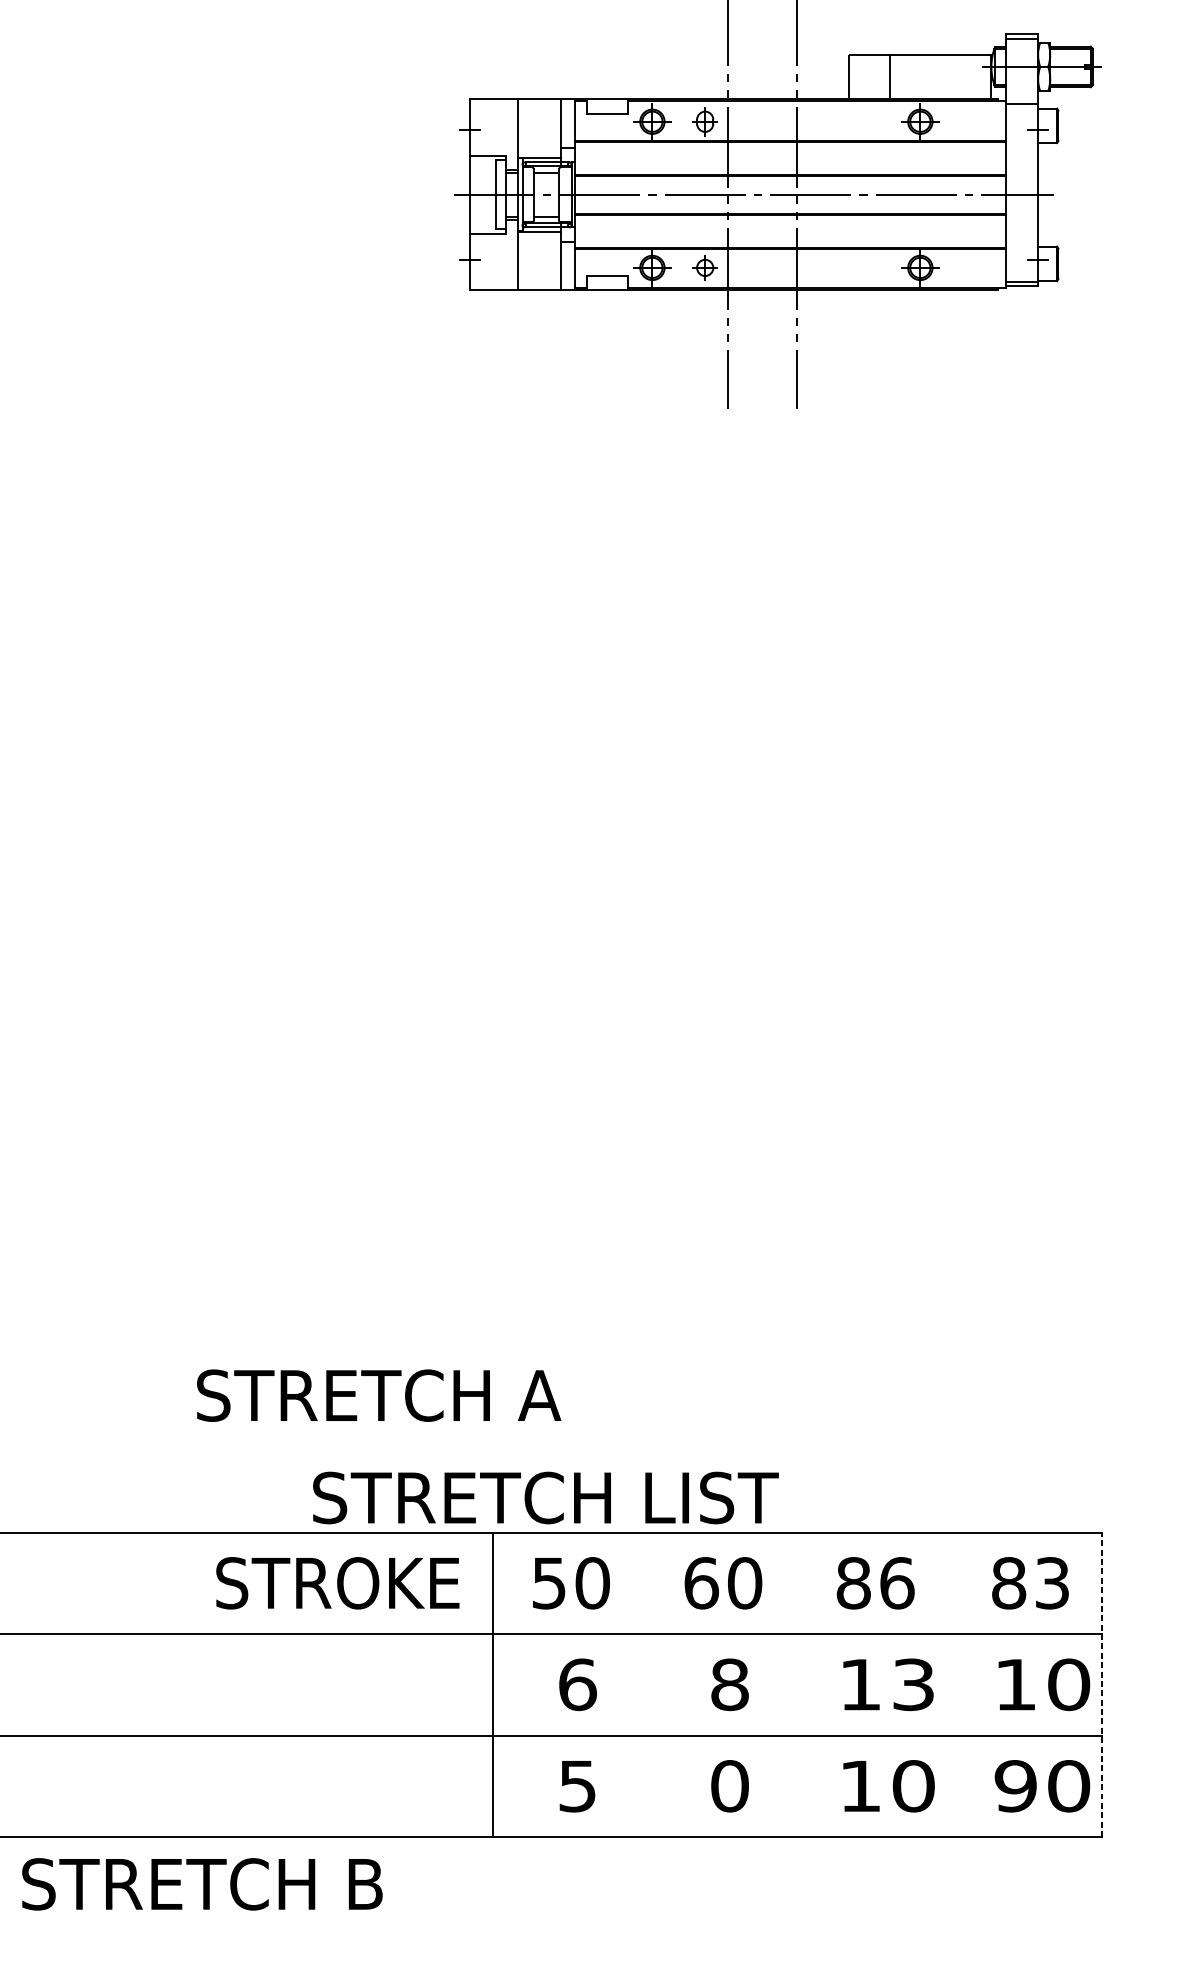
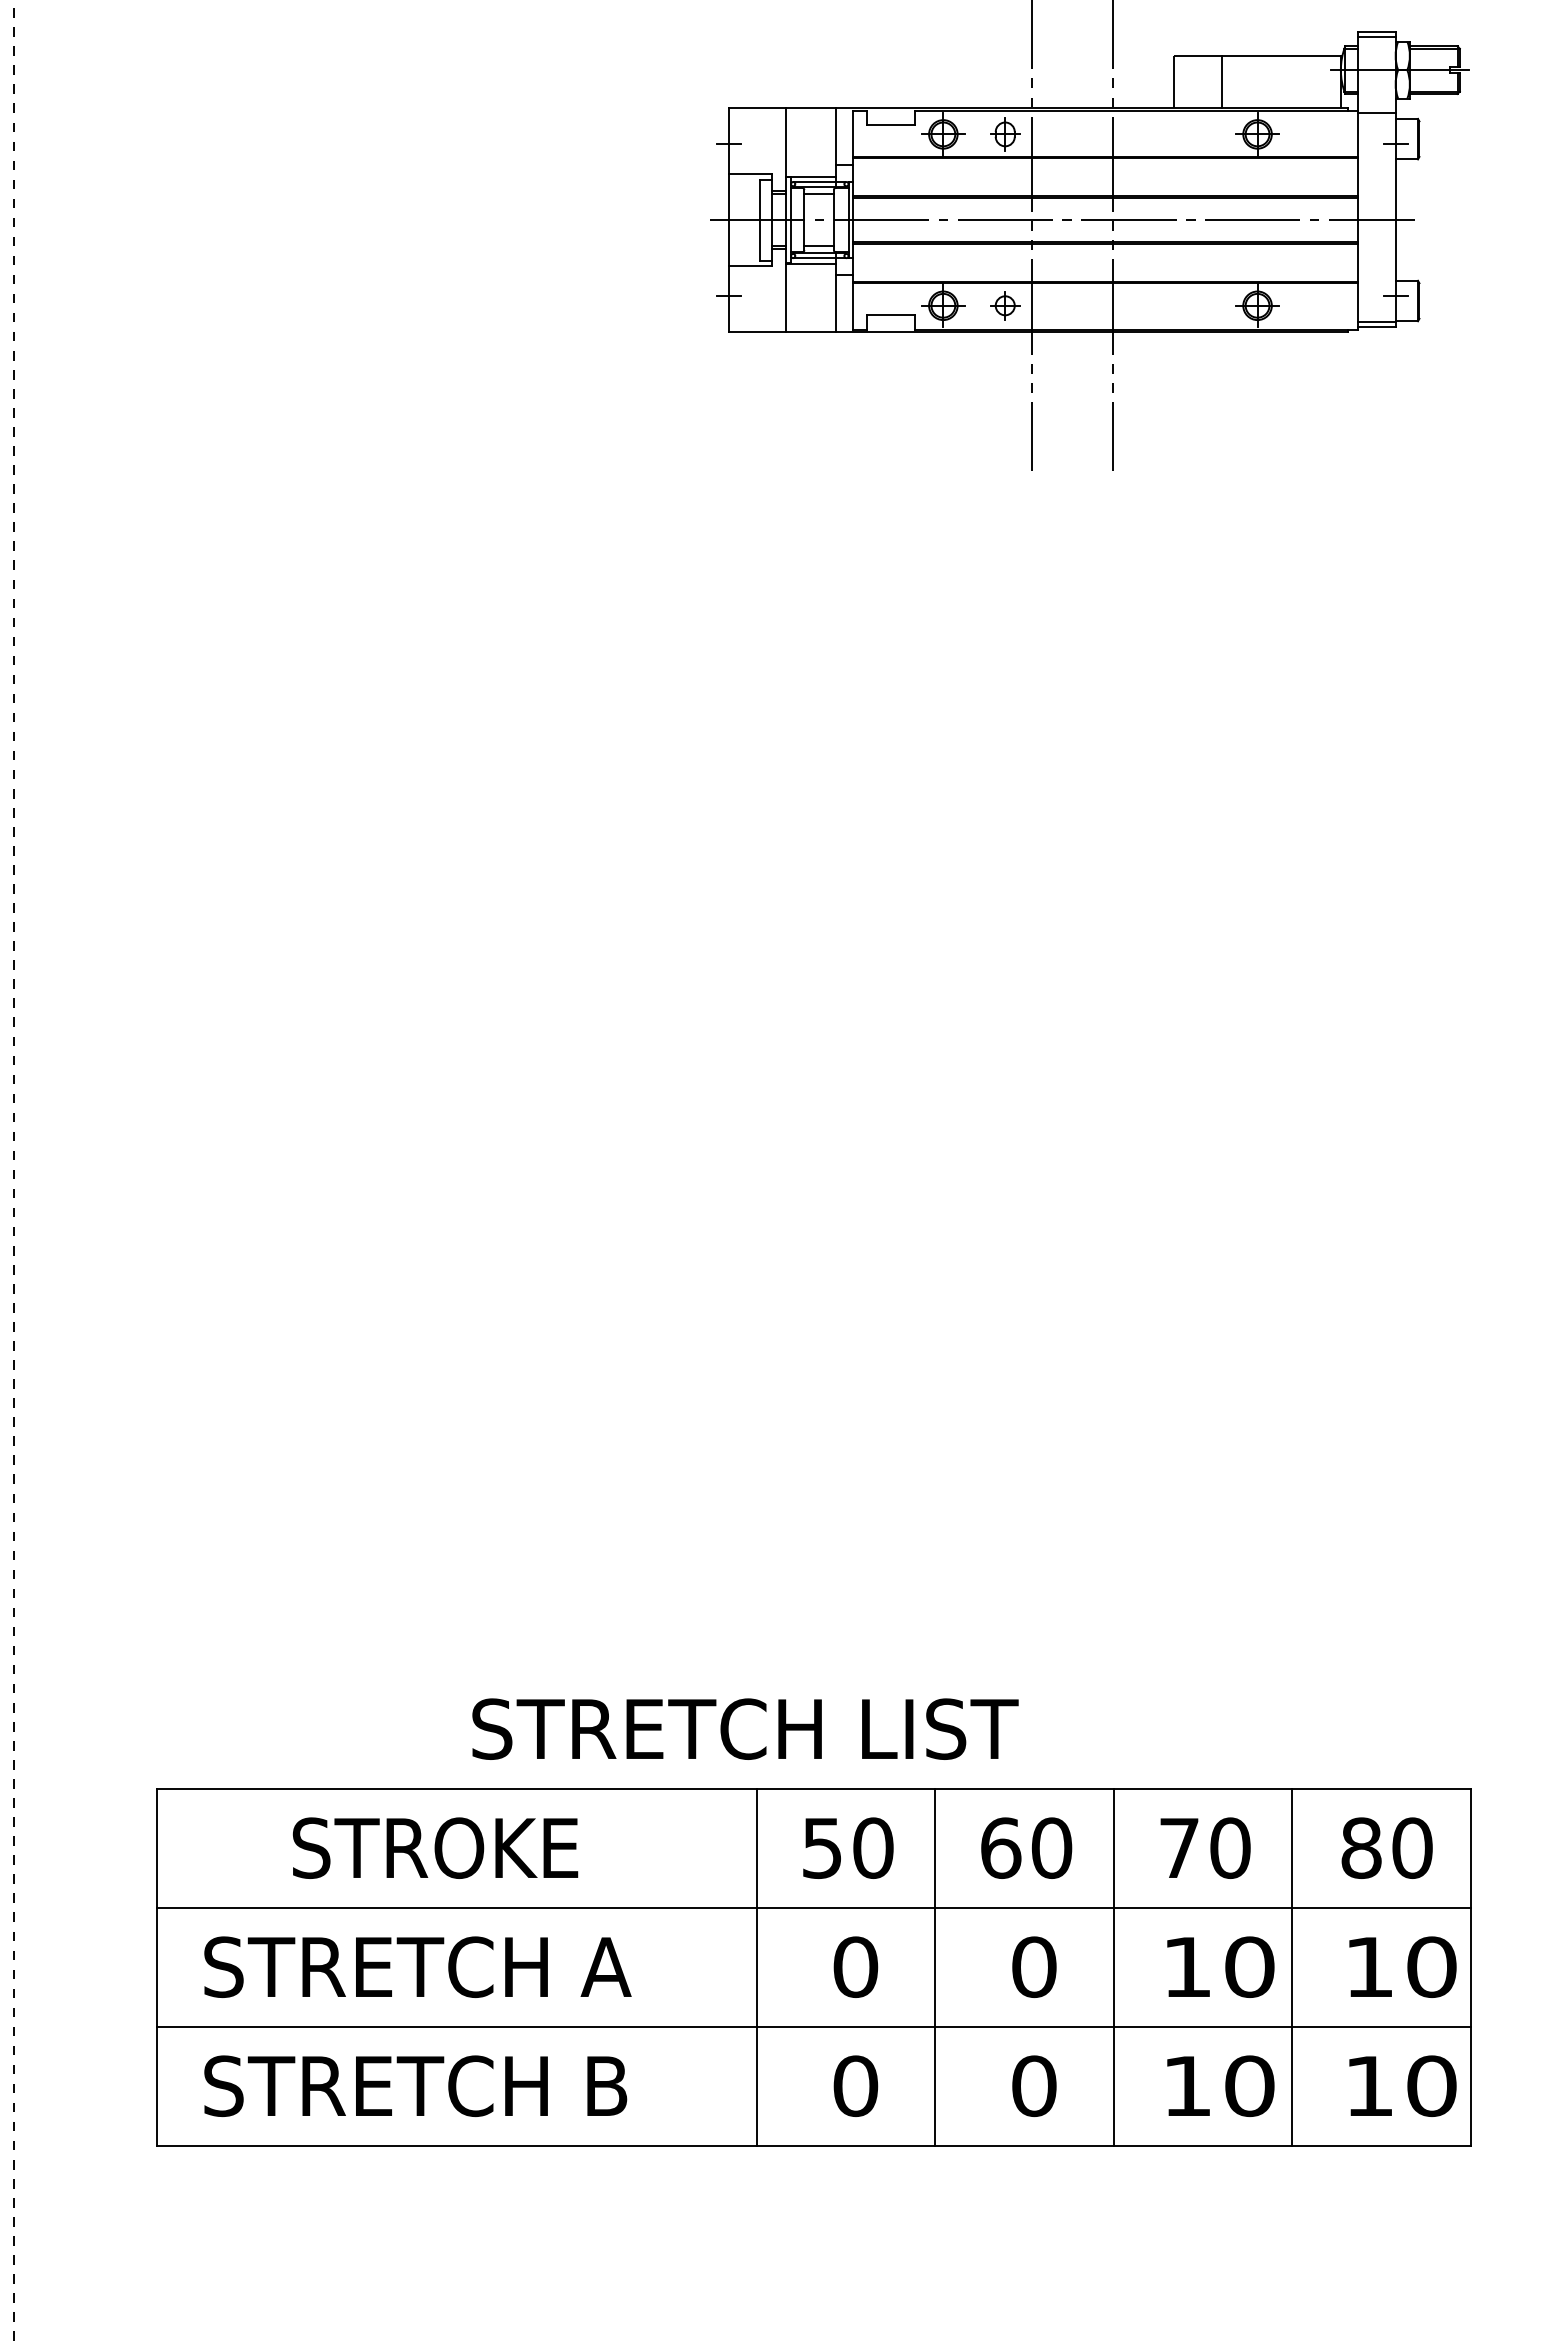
text: (378, 1395) -> (417, 1966), moved
text: (545, 1497) -> (745, 1728), moved
text: (337, 1582) -> (435, 1847), moved
text: (875, 1582) -> (1204, 1847), 86 -> 70
text: (1052, 1582) -> (1412, 1847), 83 -> 80
text: (577, 1684) -> (855, 1966), 6 -> 0
line: (645, 1684) -> (935, 1966), added
text: (730, 1684) -> (1034, 1966), 8 -> 0
line: (797, 1684) -> (1113, 1966), added
line: (950, 1684) -> (1292, 1966), added
text: (913, 1685) -> (1249, 1967), 13 -> 10
line: (1101, 1685) -> (1470, 1967), dashed -> solid
text: (577, 1786) -> (855, 2086), 5 -> 0
text: (1014, 1786) -> (1368, 2086), 90 -> 10
text: (202, 1883) -> (415, 2085), moved

